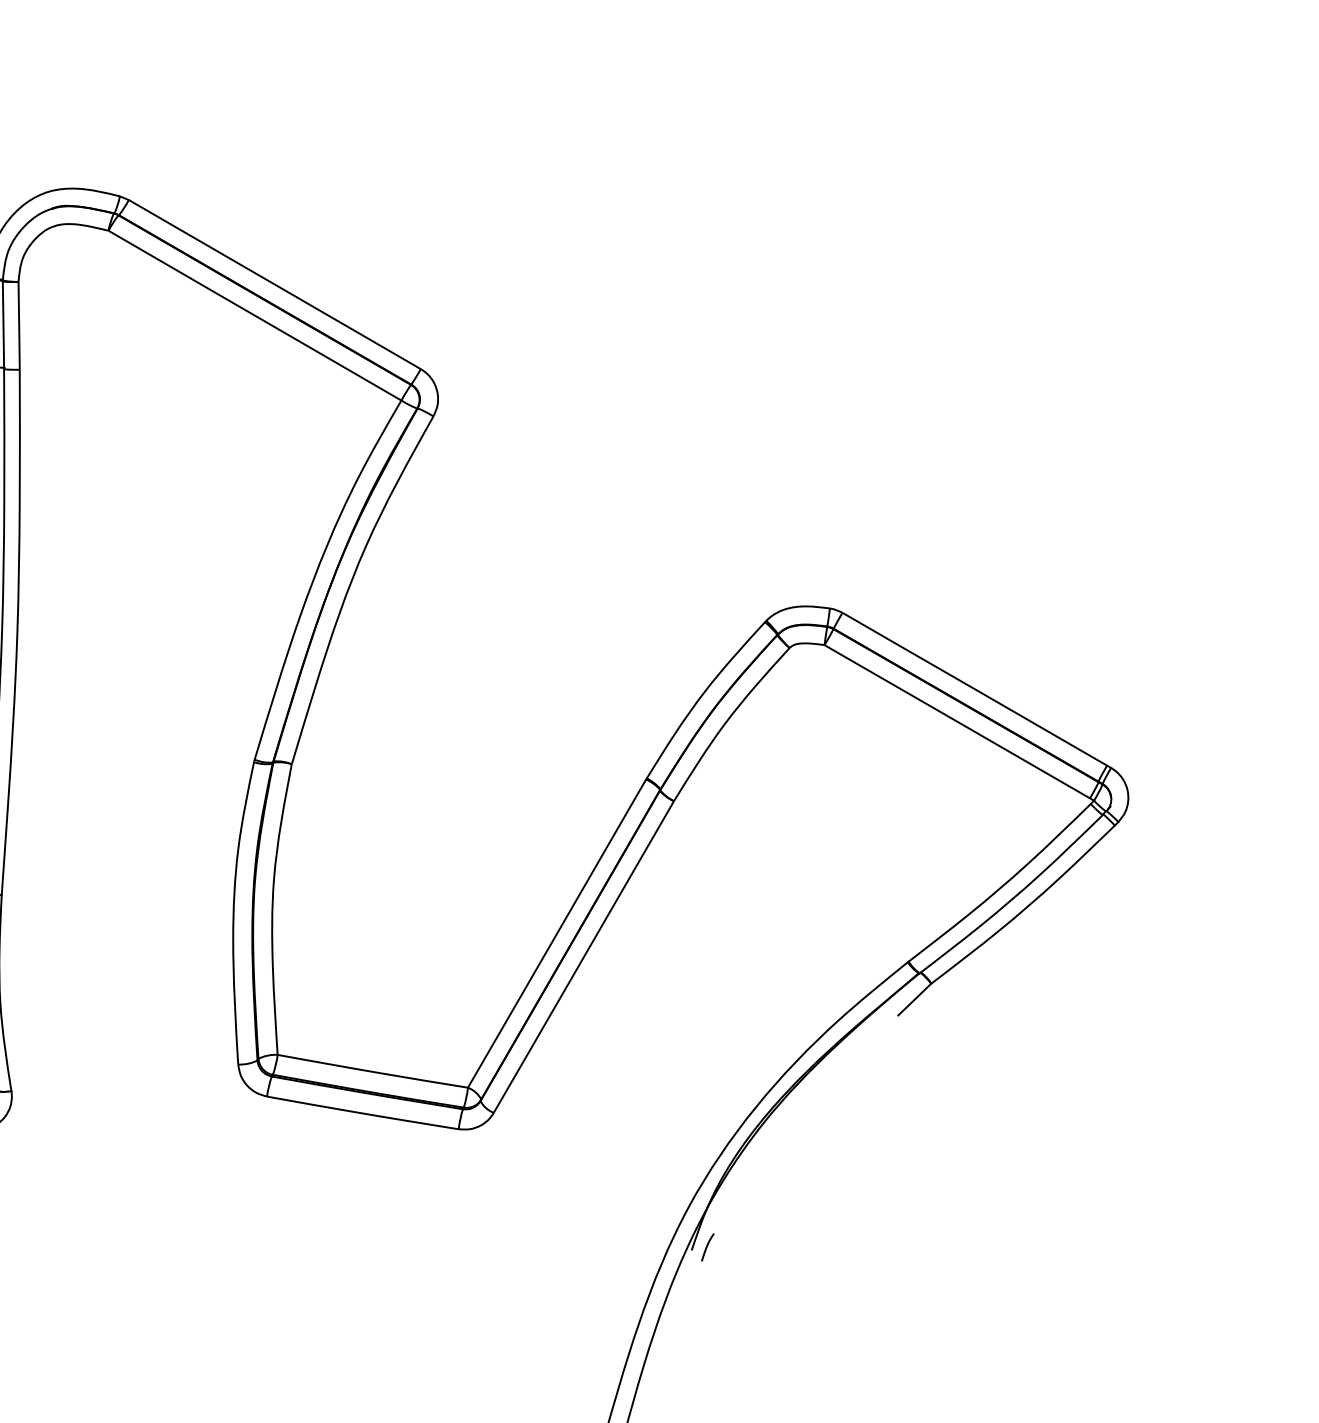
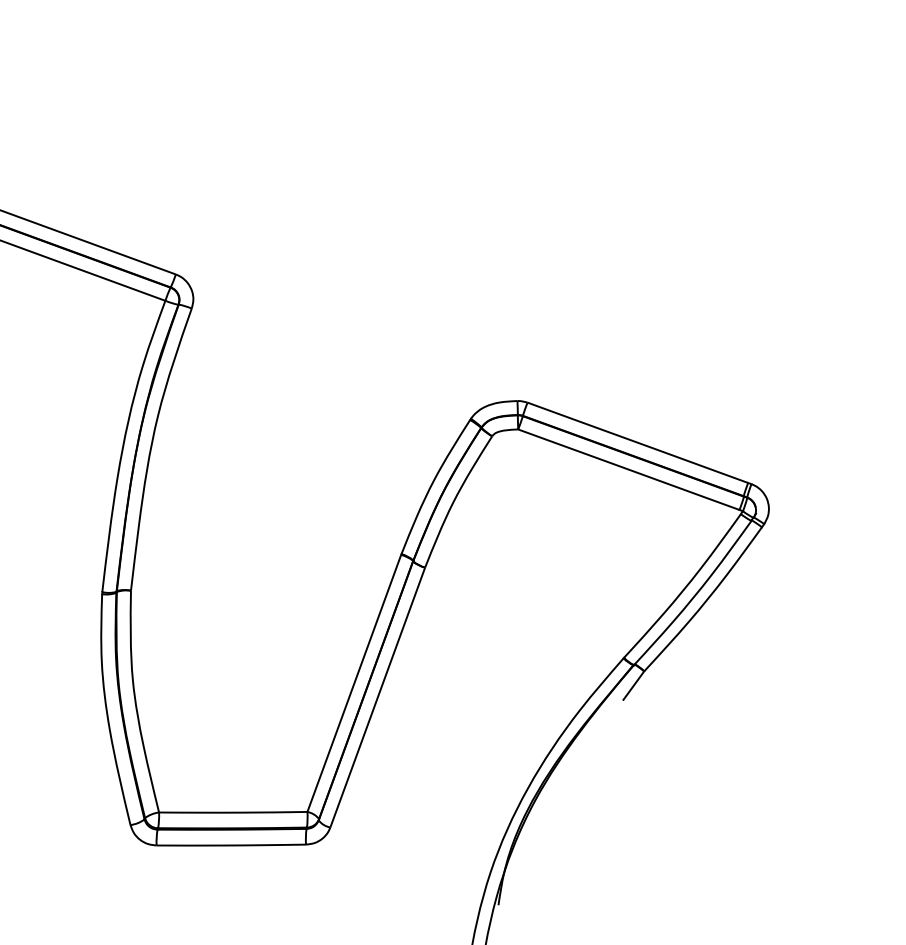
curve: (707, 1247) -> (510, 900), removed

